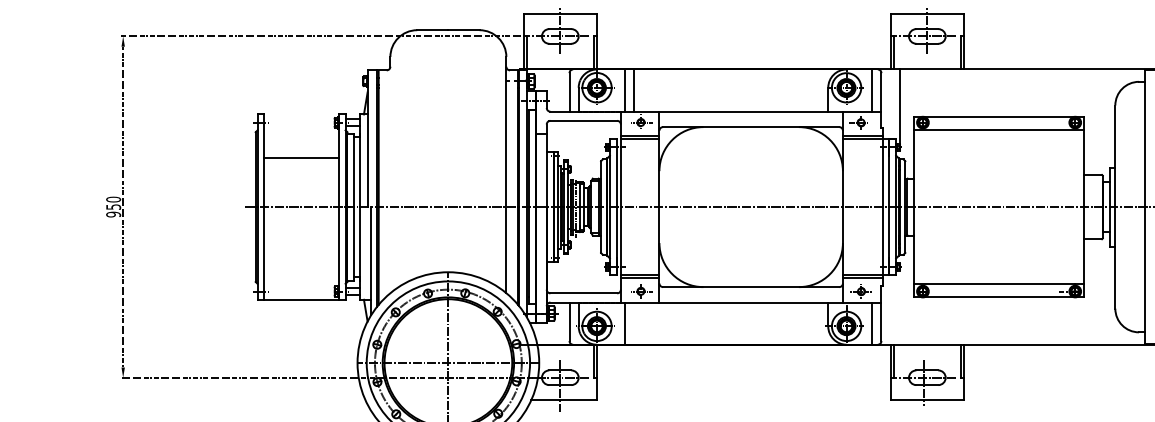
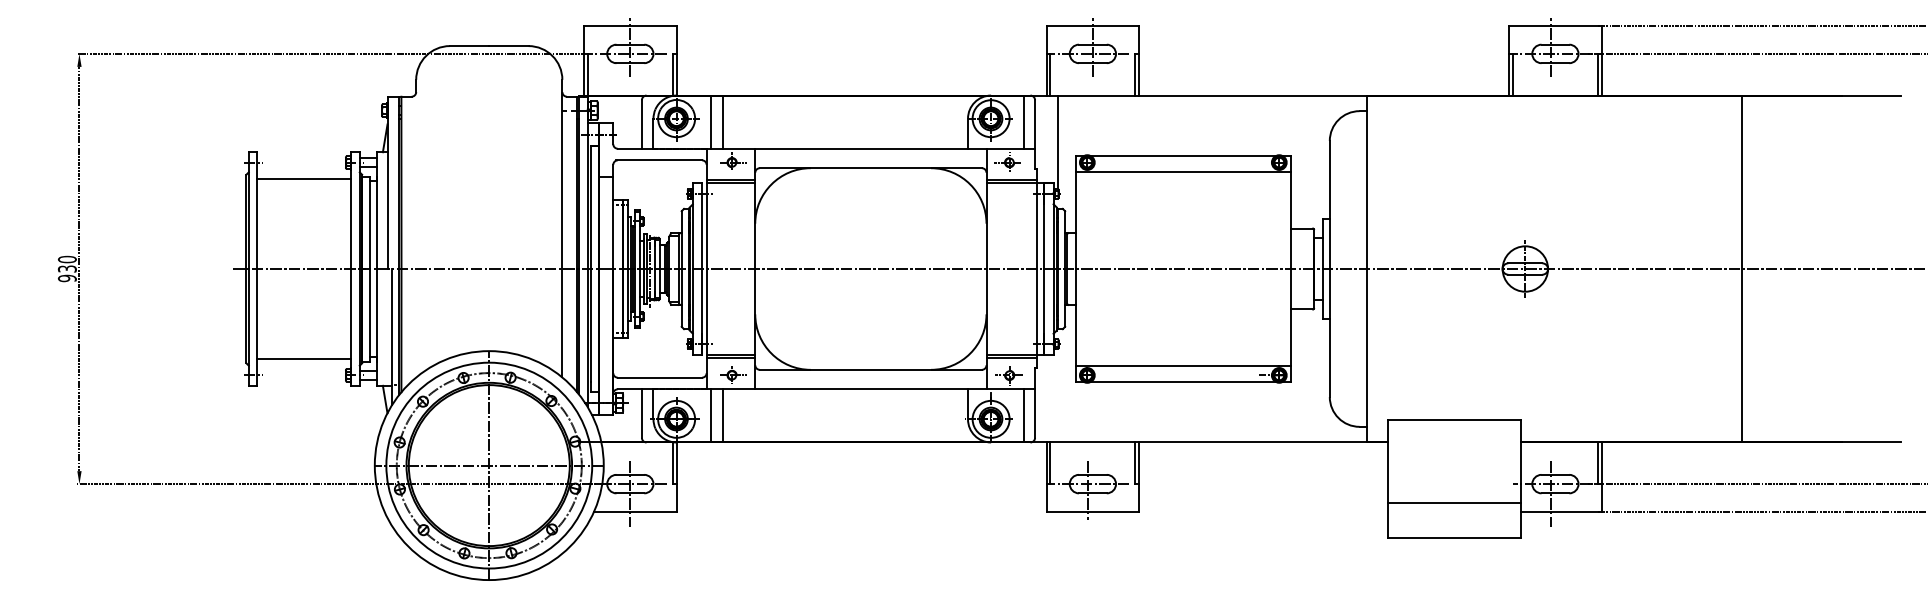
line: (301, 157) -> (304, 178), moved
text: (112, 206) -> (66, 268), 950 -> 930
line: (301, 300) -> (304, 359), moved
line: (633, 323) -> (722, 415), added

